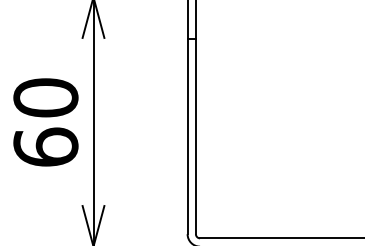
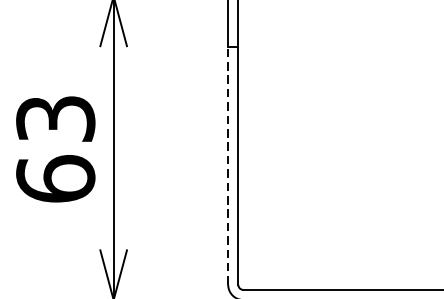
text: (45, 97) -> (55, 118), 60 -> 63
line: (187, 136) -> (228, 165), solid -> dashed

